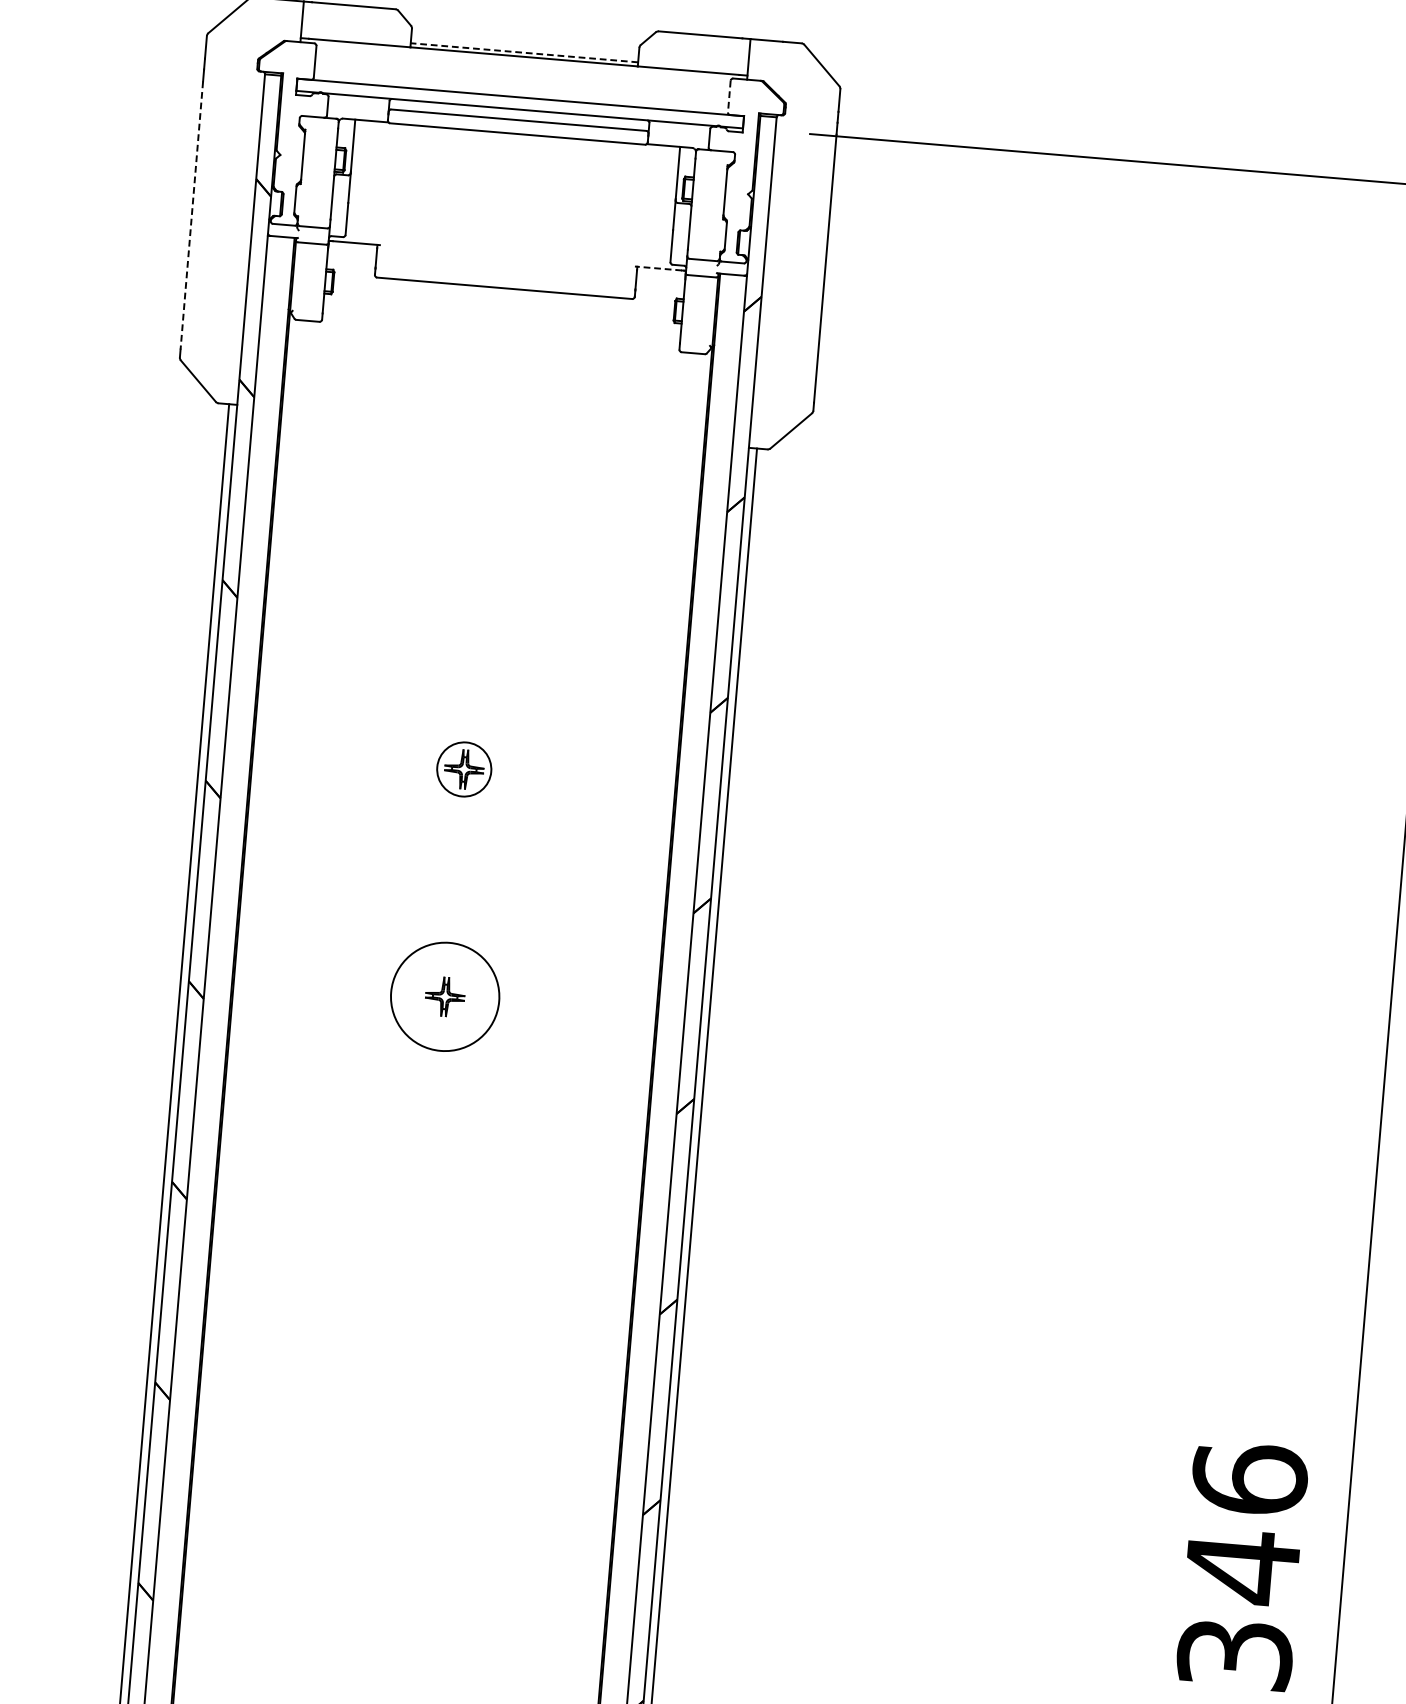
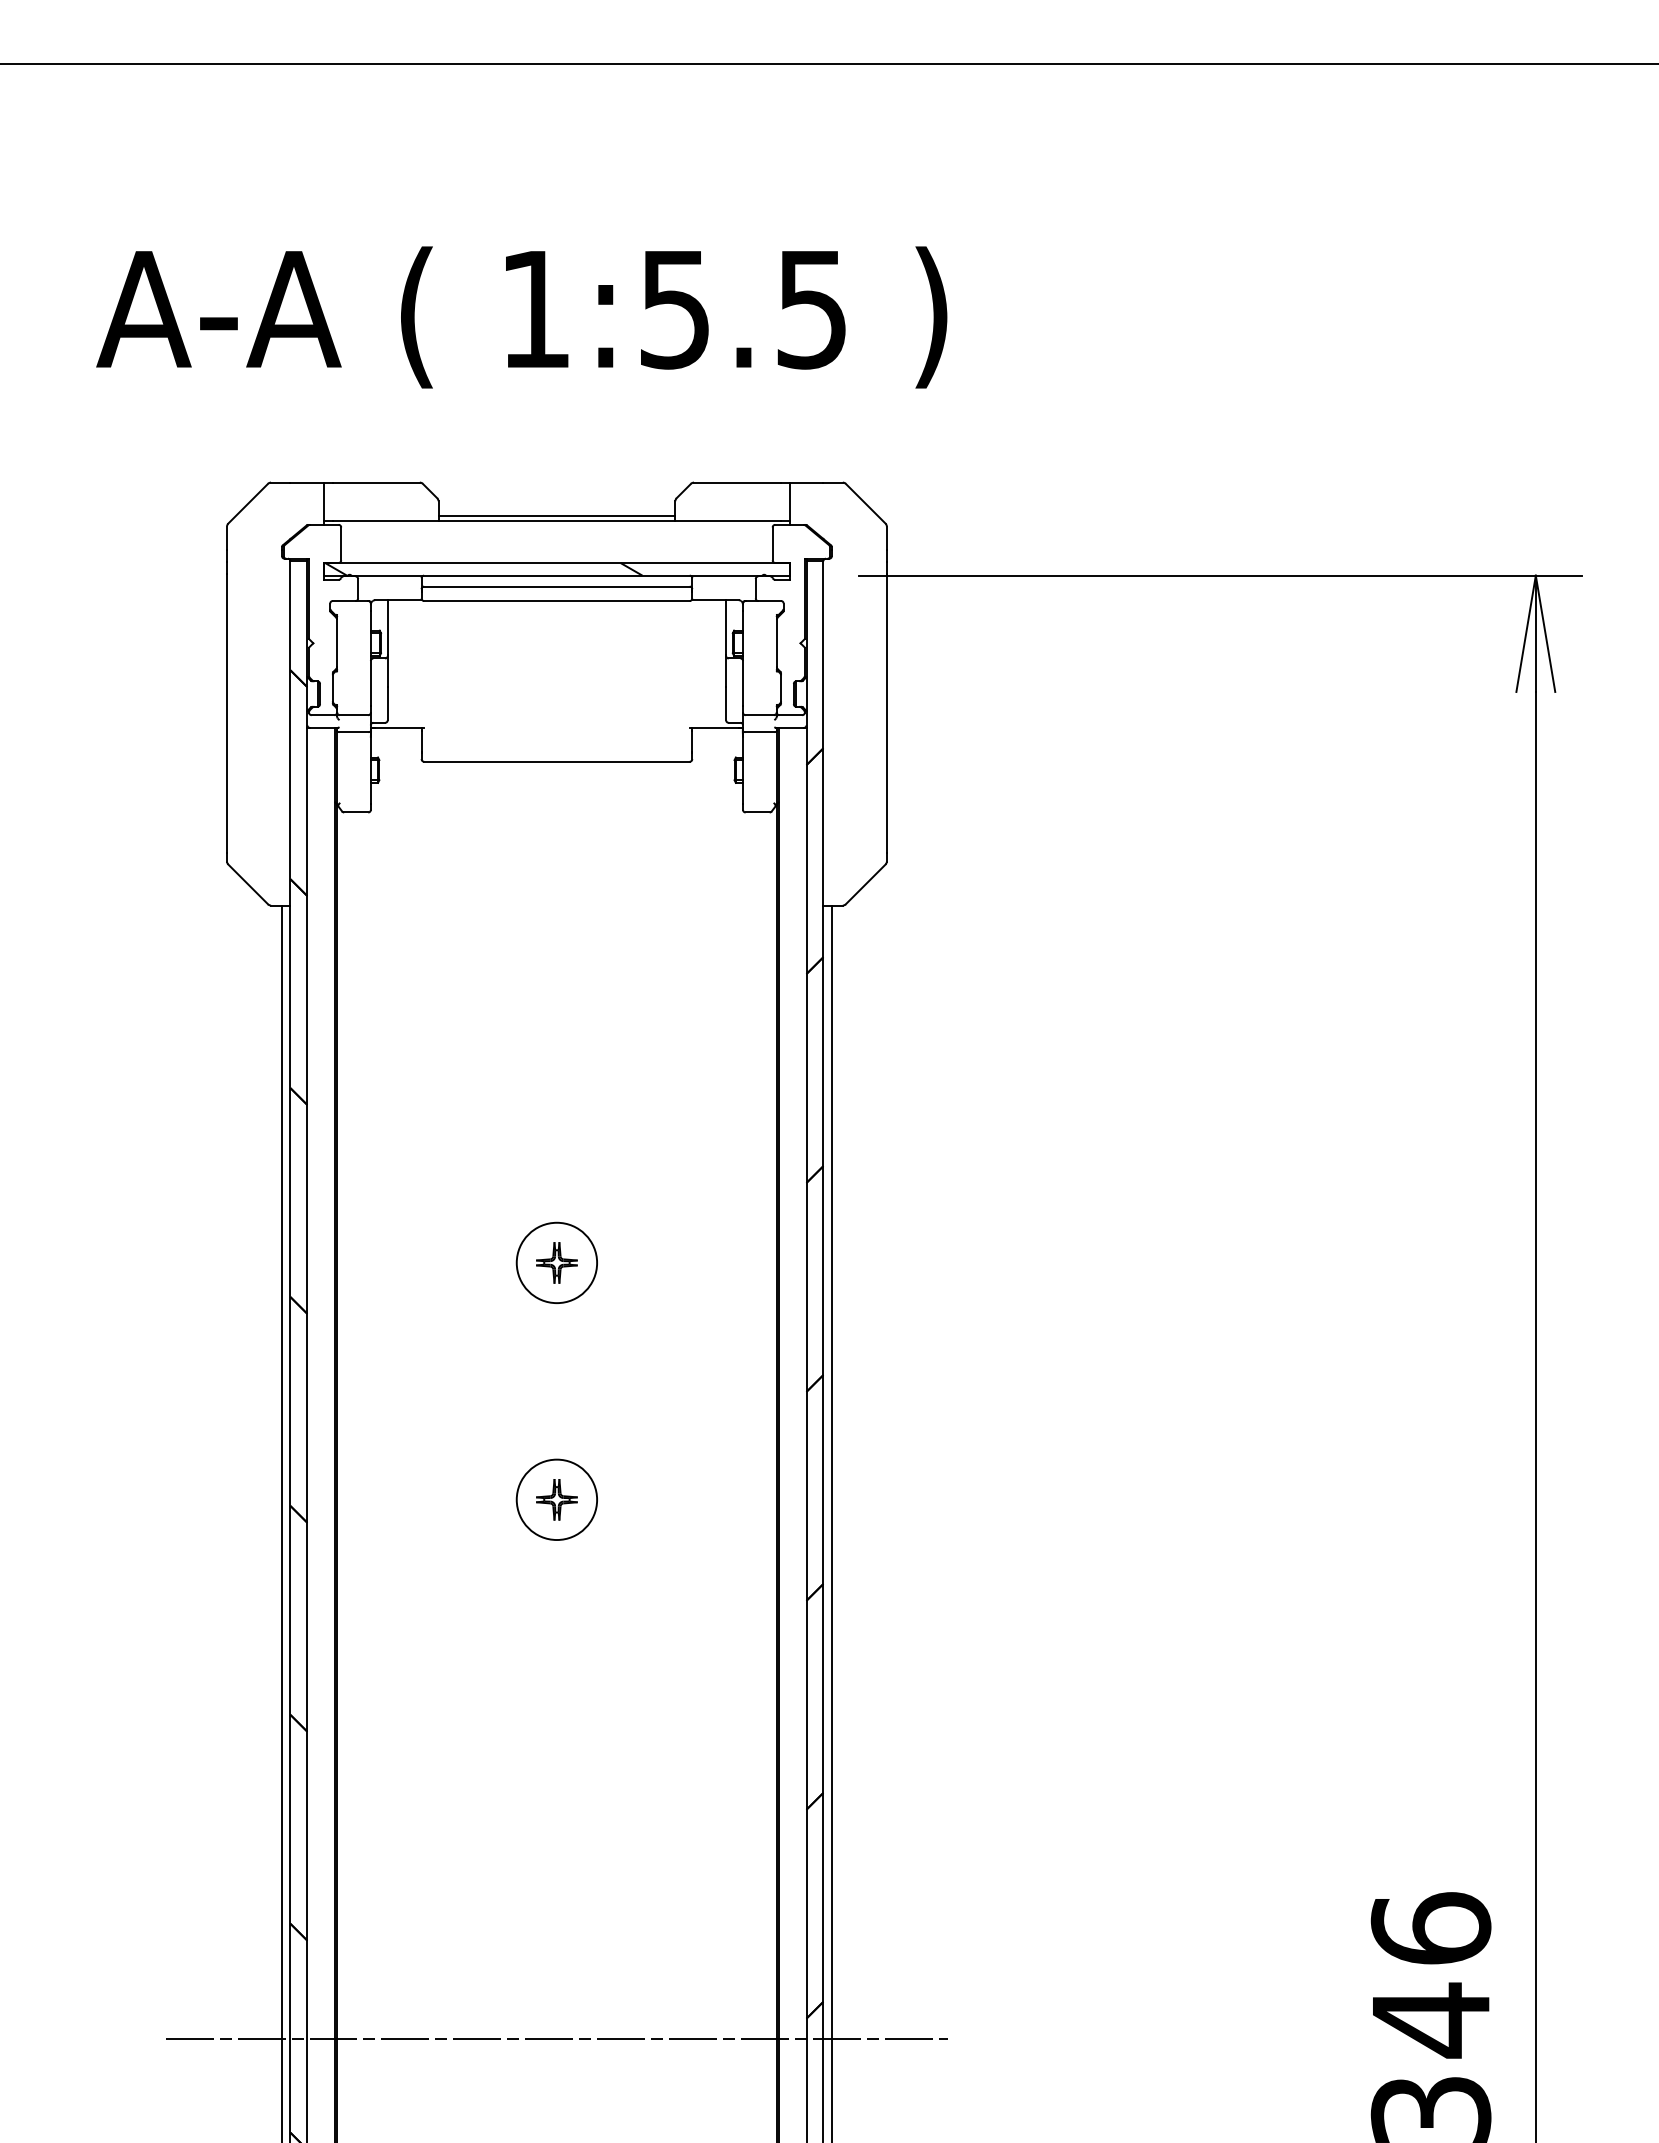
line: (524, 52) -> (556, 516), dashed -> solid
hatch: (449, 96) -> (483, 568), added
line: (729, 97) -> (772, 544), dashed -> solid
line: (192, 215) -> (227, 713), dashed -> solid
line: (658, 268) -> (714, 727), dashed -> solid
circle: (463, 769) -> (556, 1262), size x1.43
circle: (444, 996) -> (556, 1499), size x0.71
line: (401, 1514) -> (556, 2039), added

